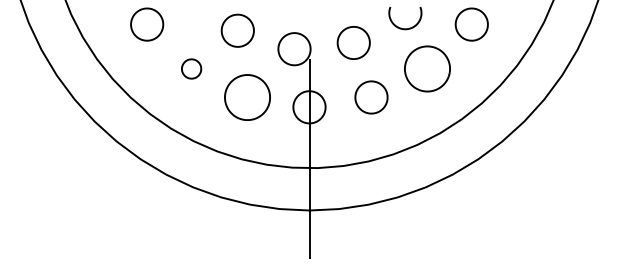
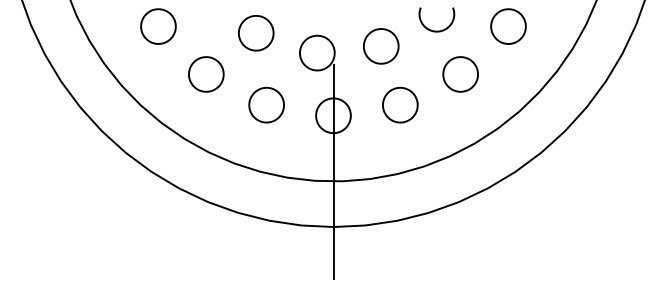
part: (191, 69) -> (206, 74), size x1.67
part: (427, 69) -> (460, 74), size x0.71
part: (247, 96) -> (266, 104), size x0.71

